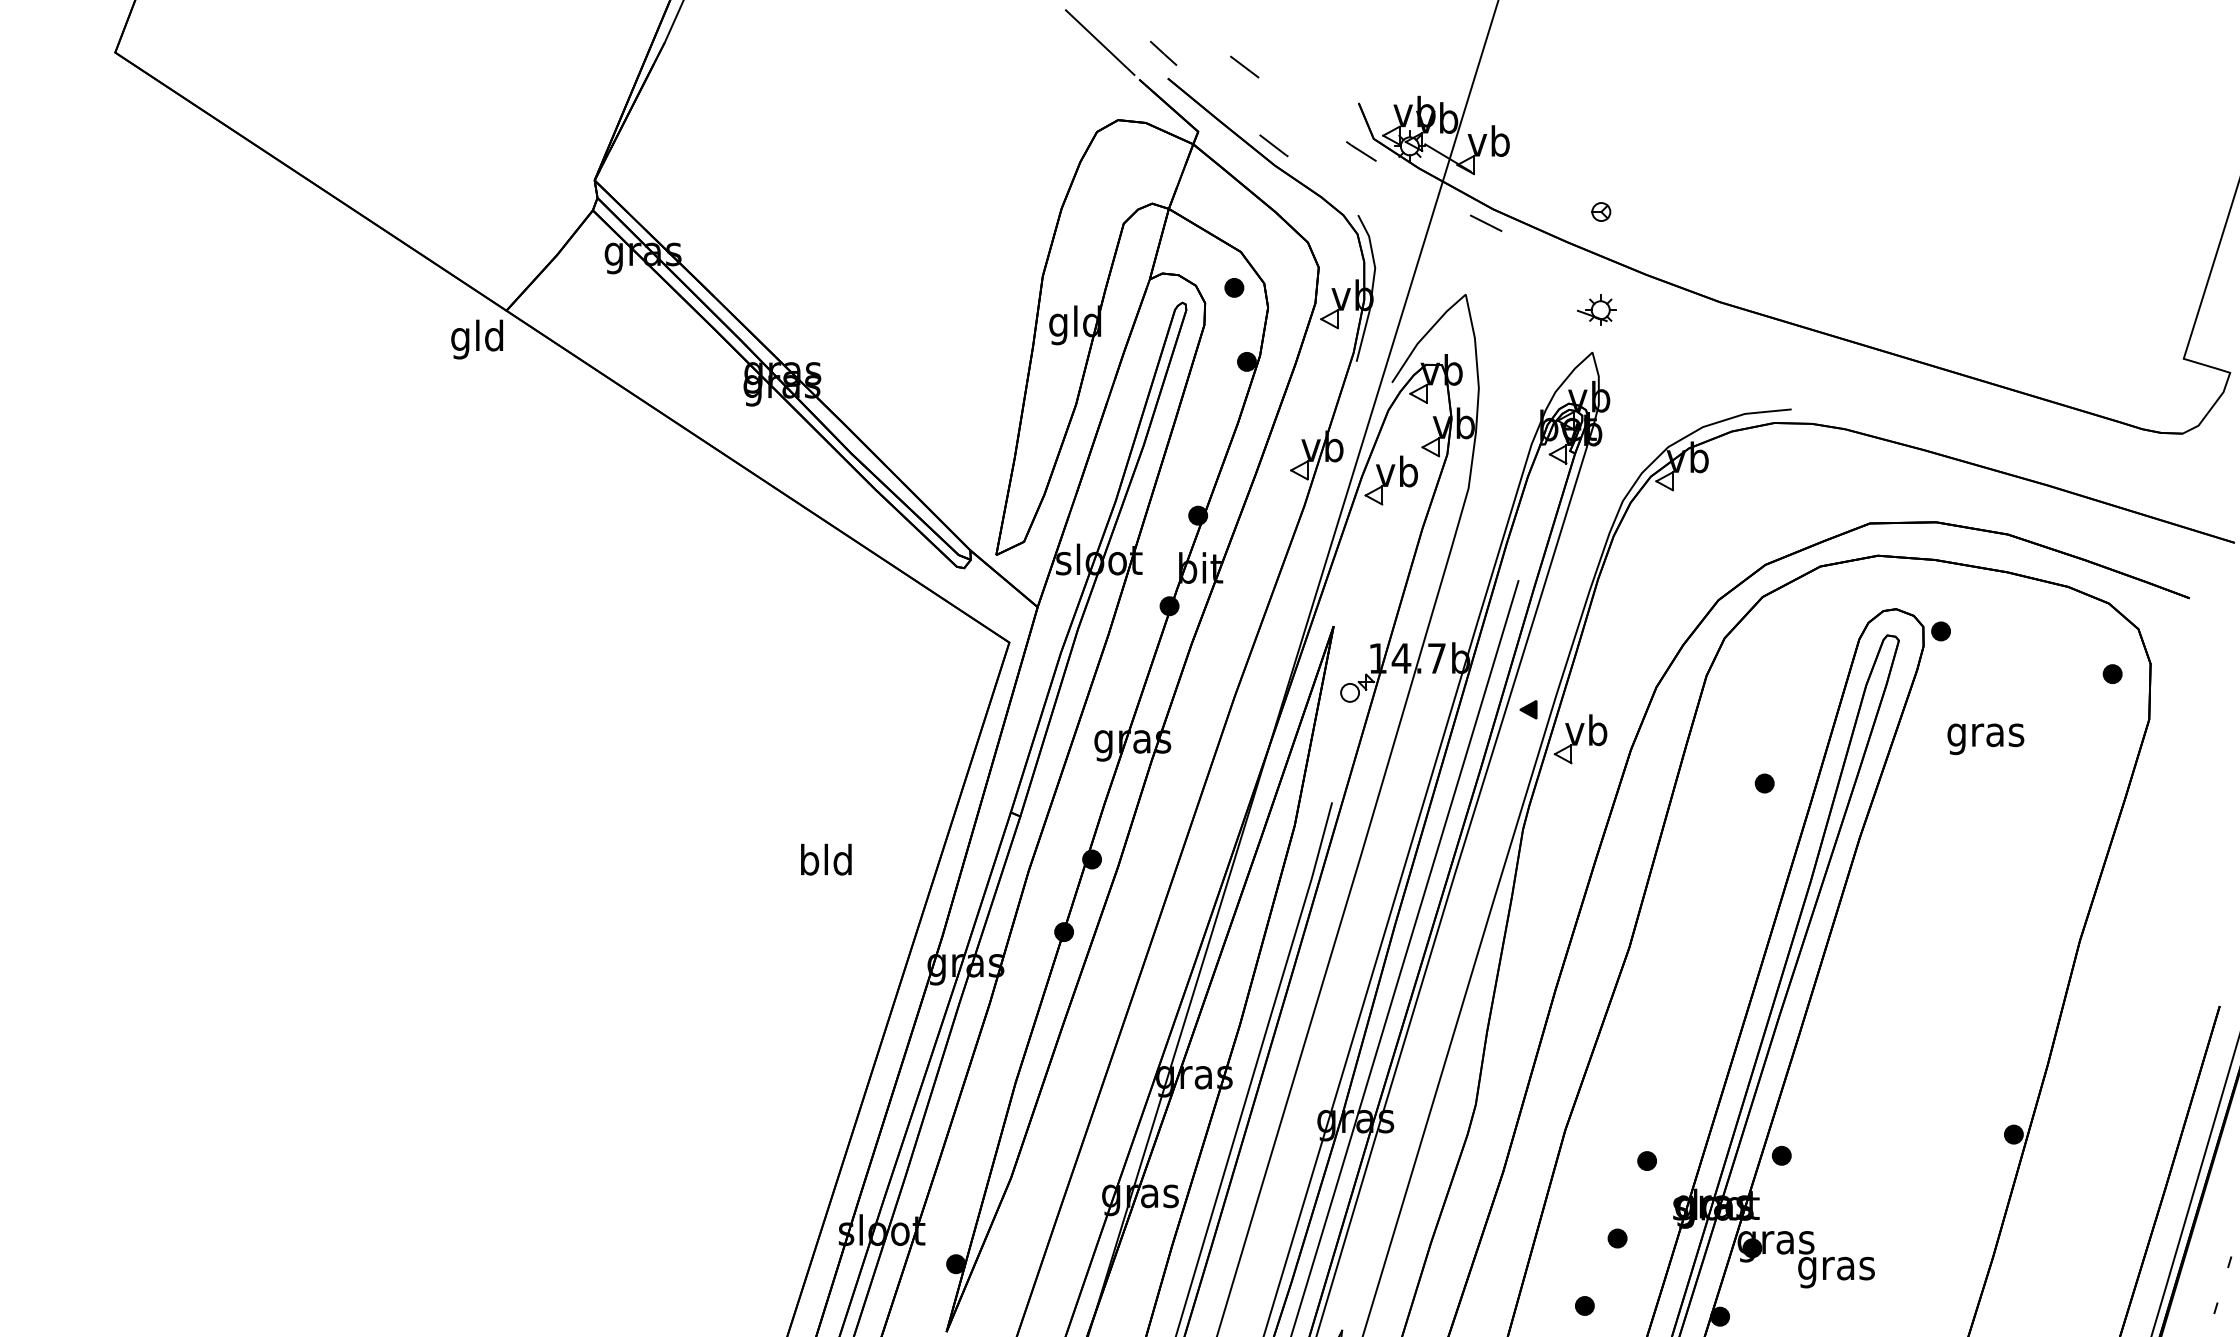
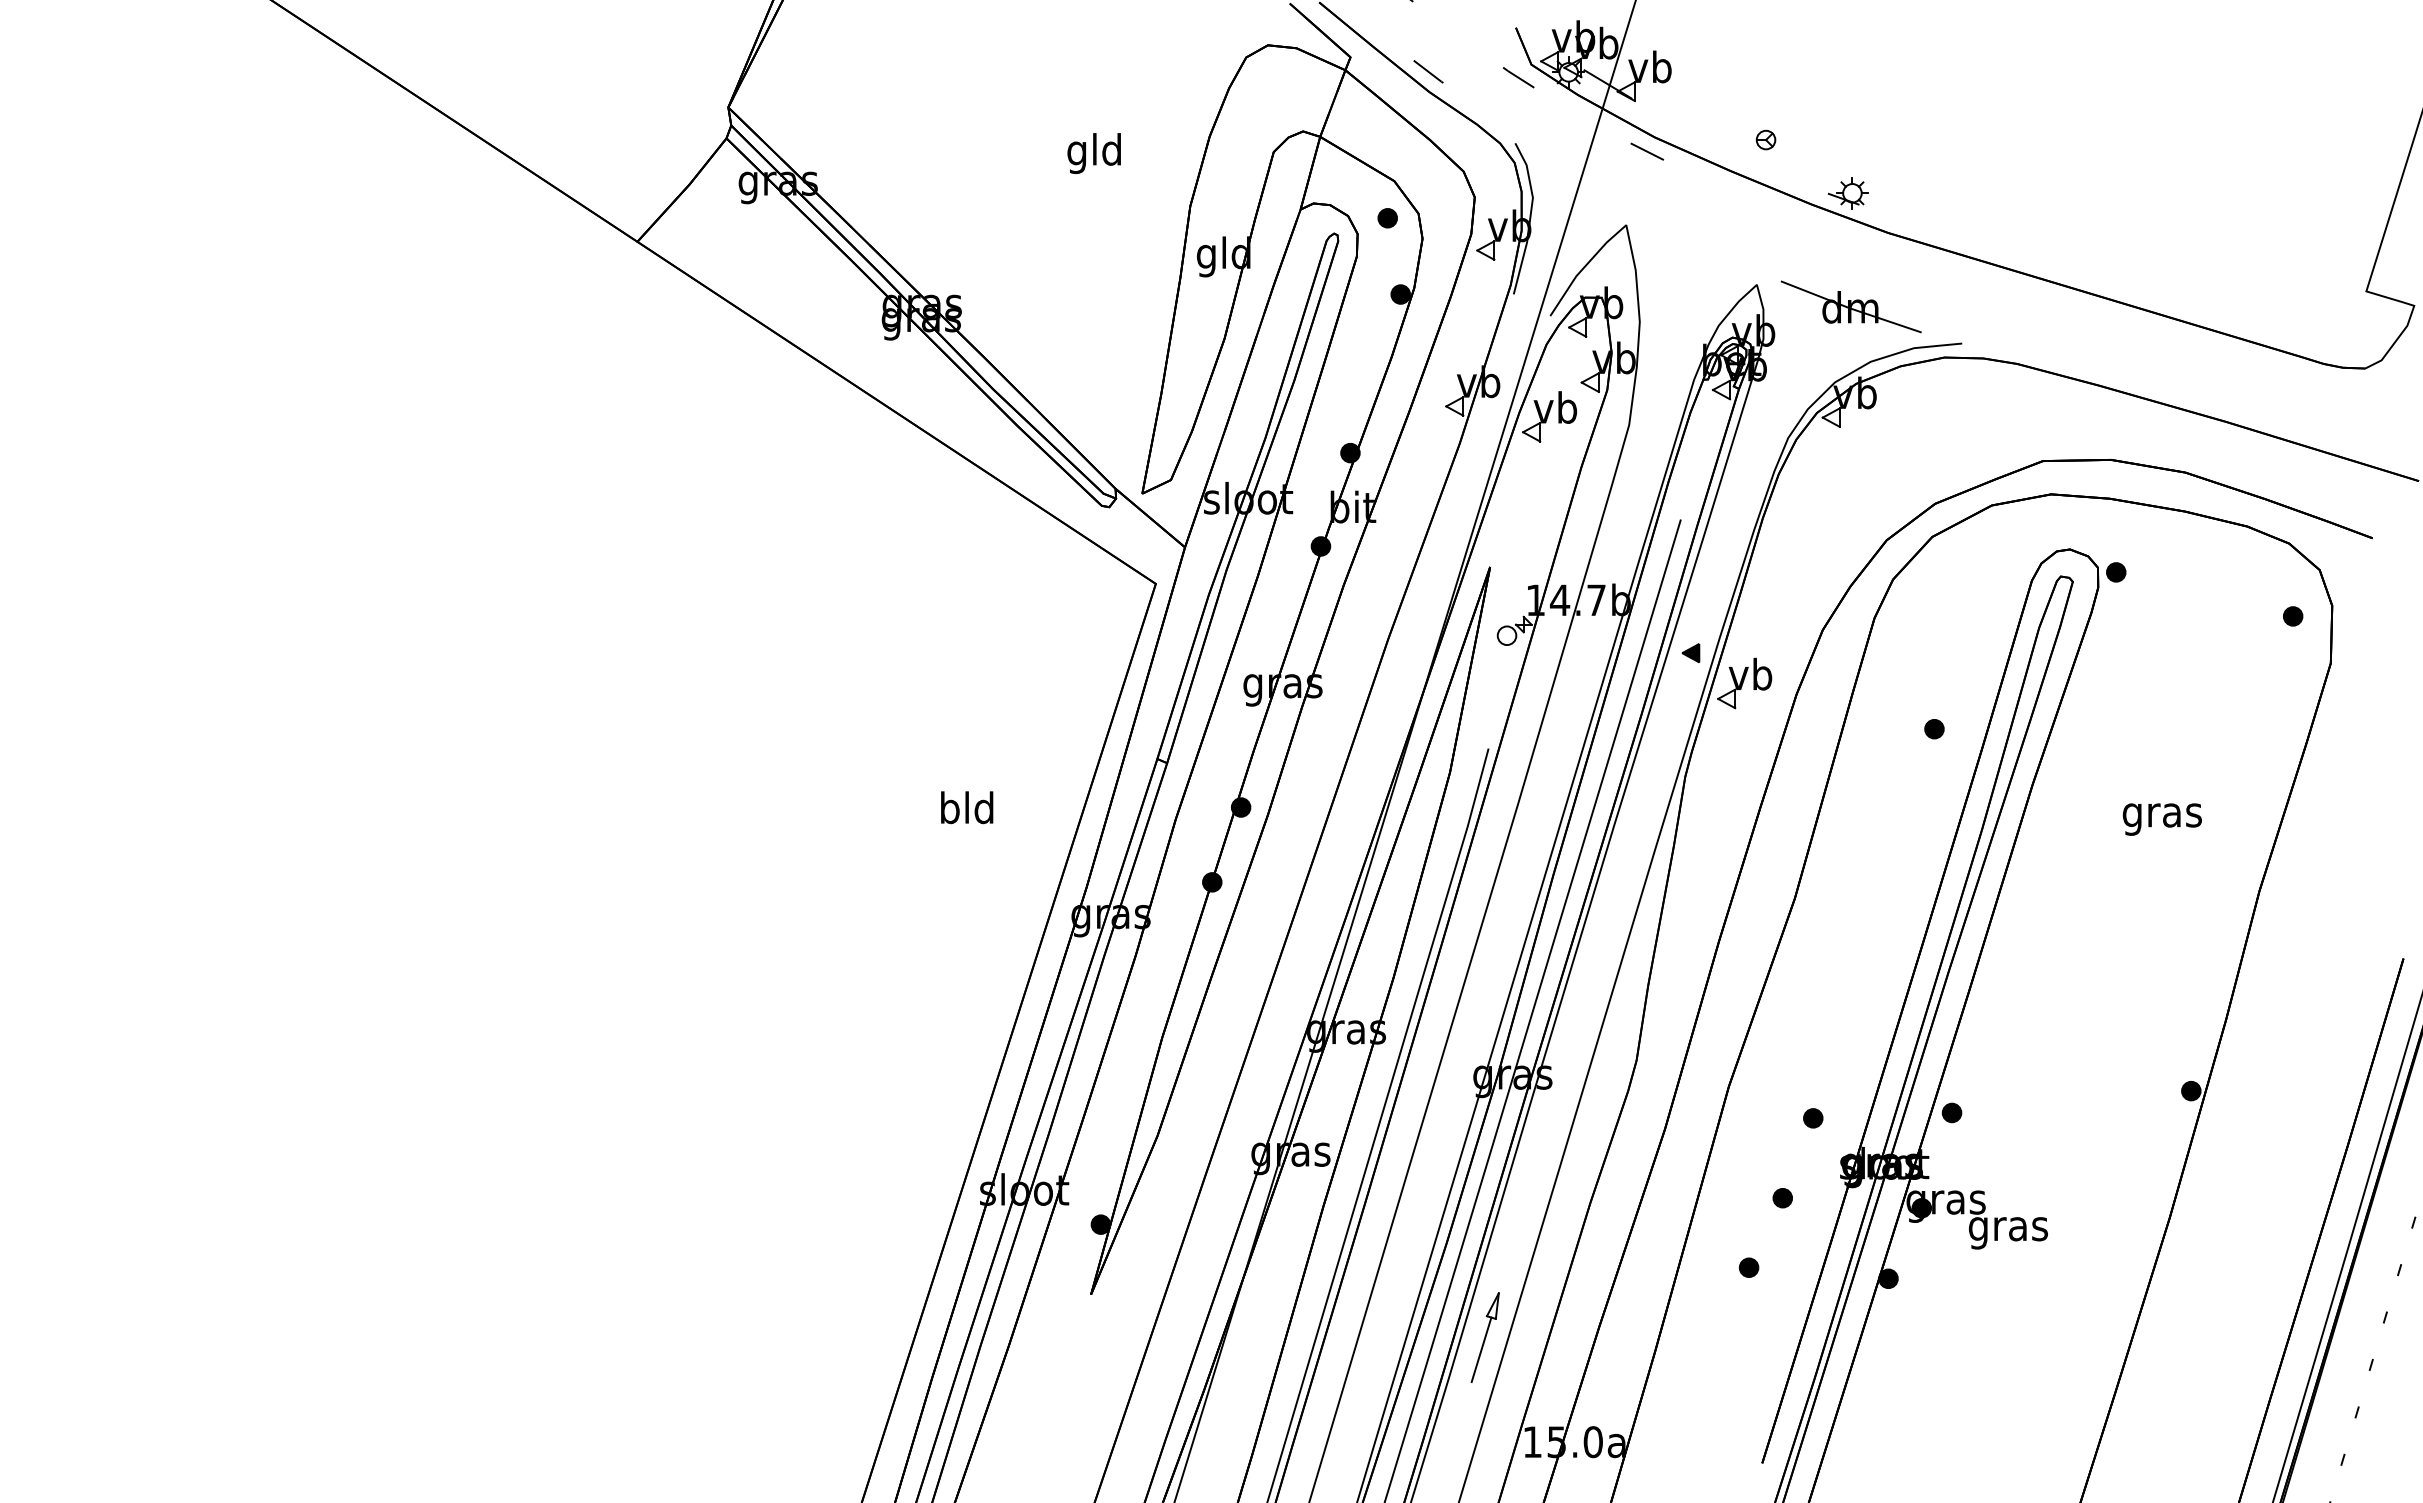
part: (1595, 310) -> (1847, 193), moved
text: (476, 339) -> (1093, 153), moved
part: (1683, 373) -> (1850, 306), added
text: (1984, 739) -> (2161, 819), moved

